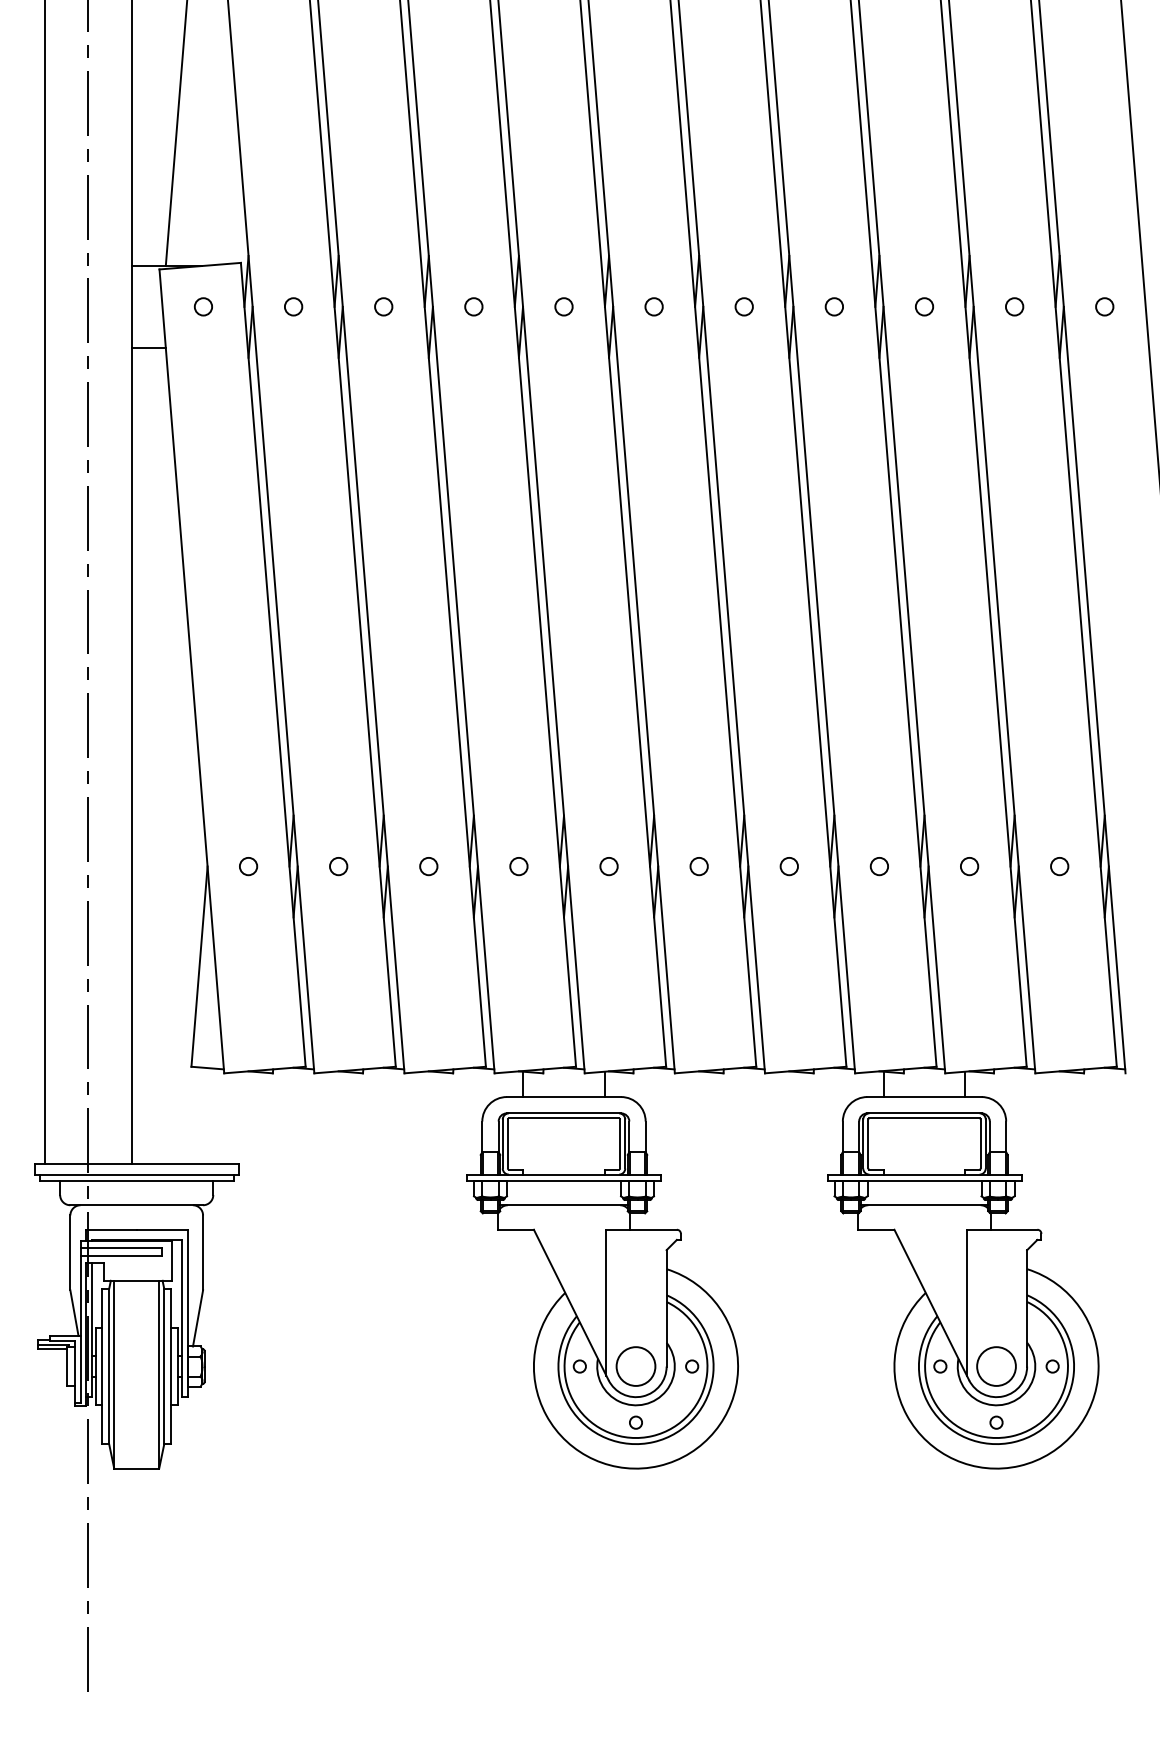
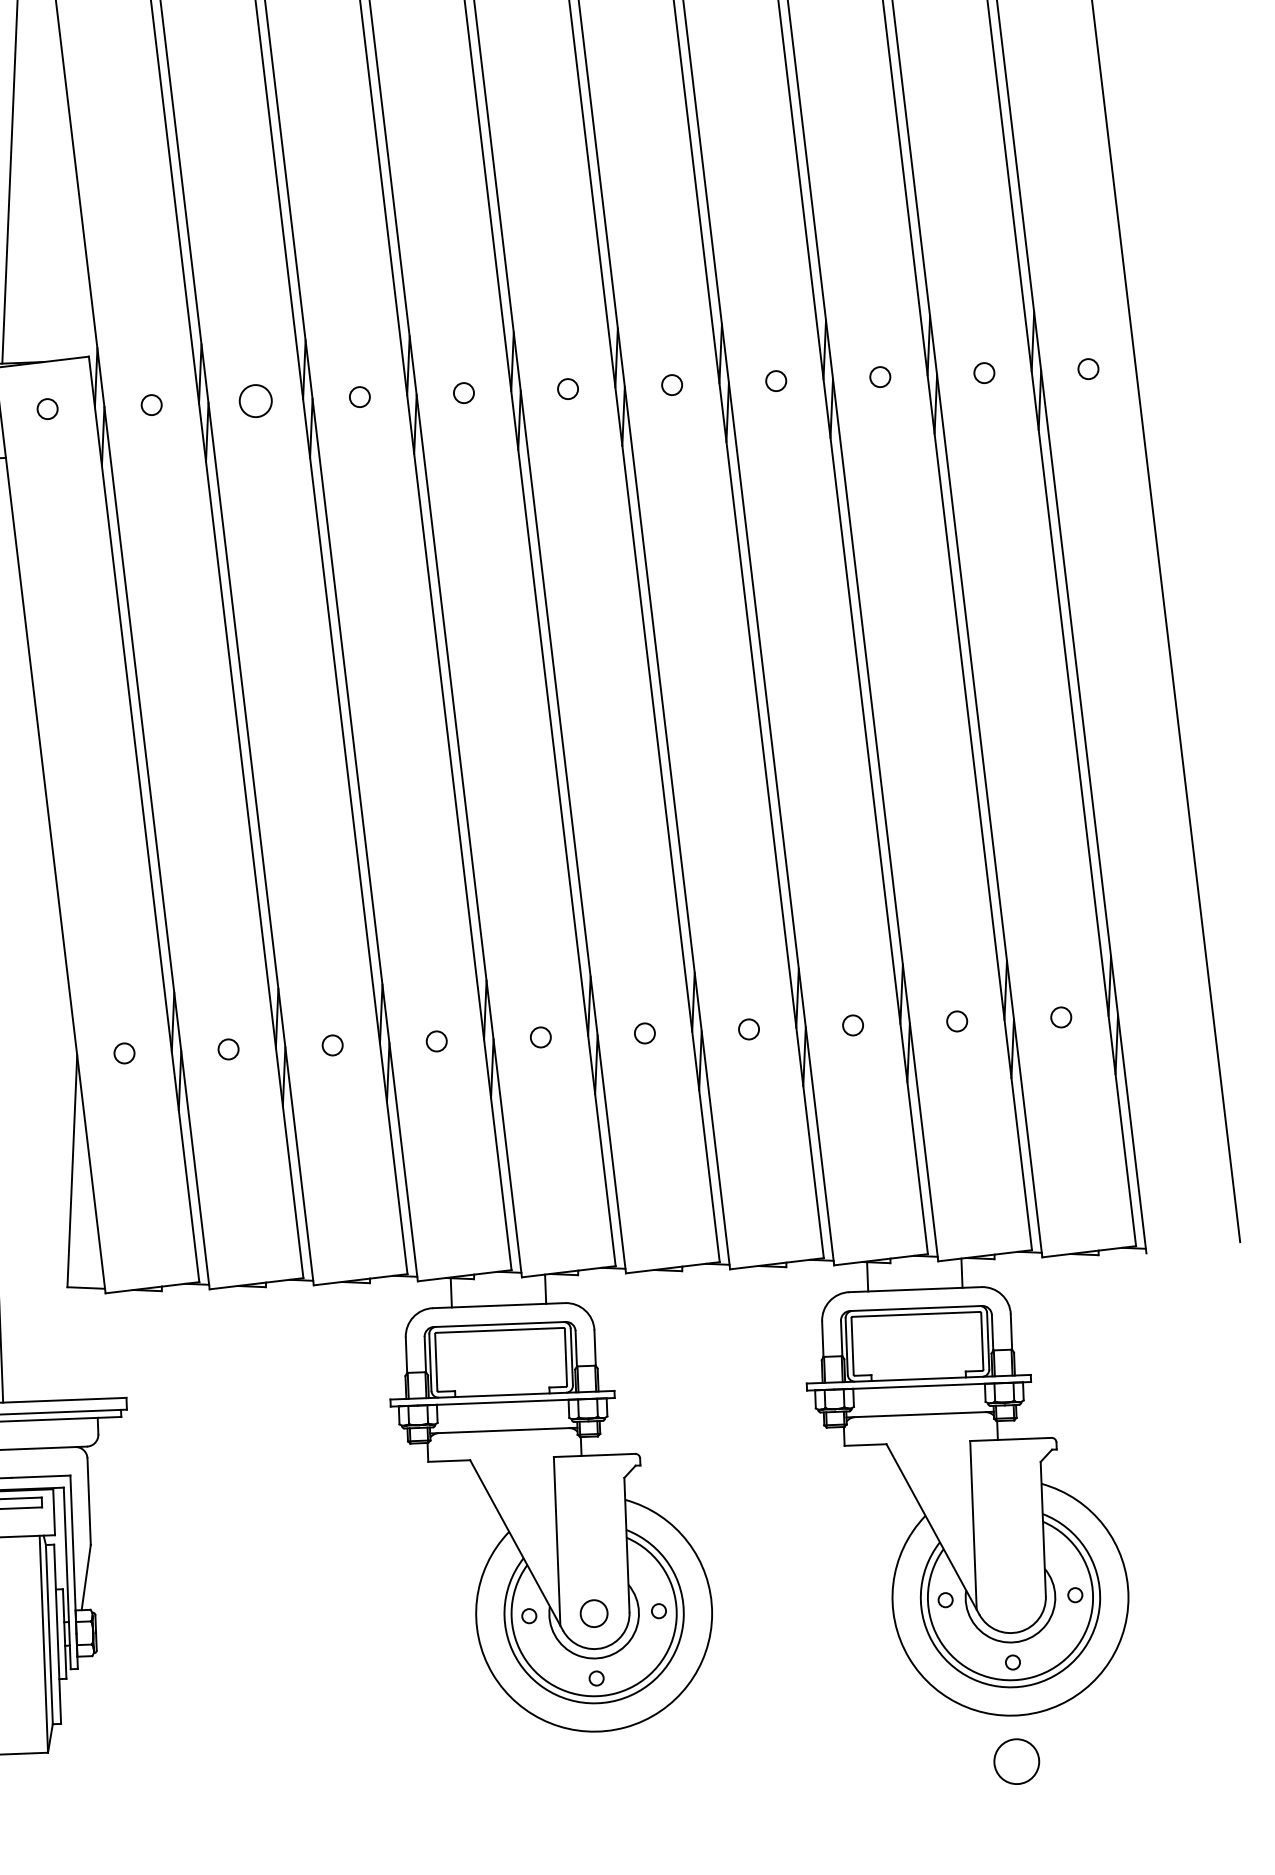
circle: (383, 306) -> (255, 400), size x1.6
circle: (635, 1366) -> (593, 1613), size x0.6
circle: (996, 1366) -> (1016, 1761), moved

